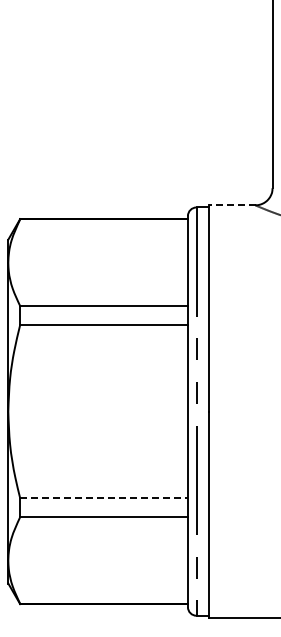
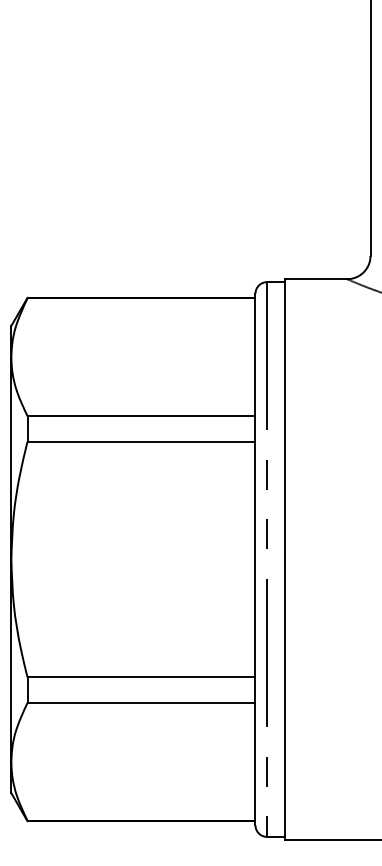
line: (232, 205) -> (316, 279), dashed -> solid
line: (104, 498) -> (142, 677), dashed -> solid

